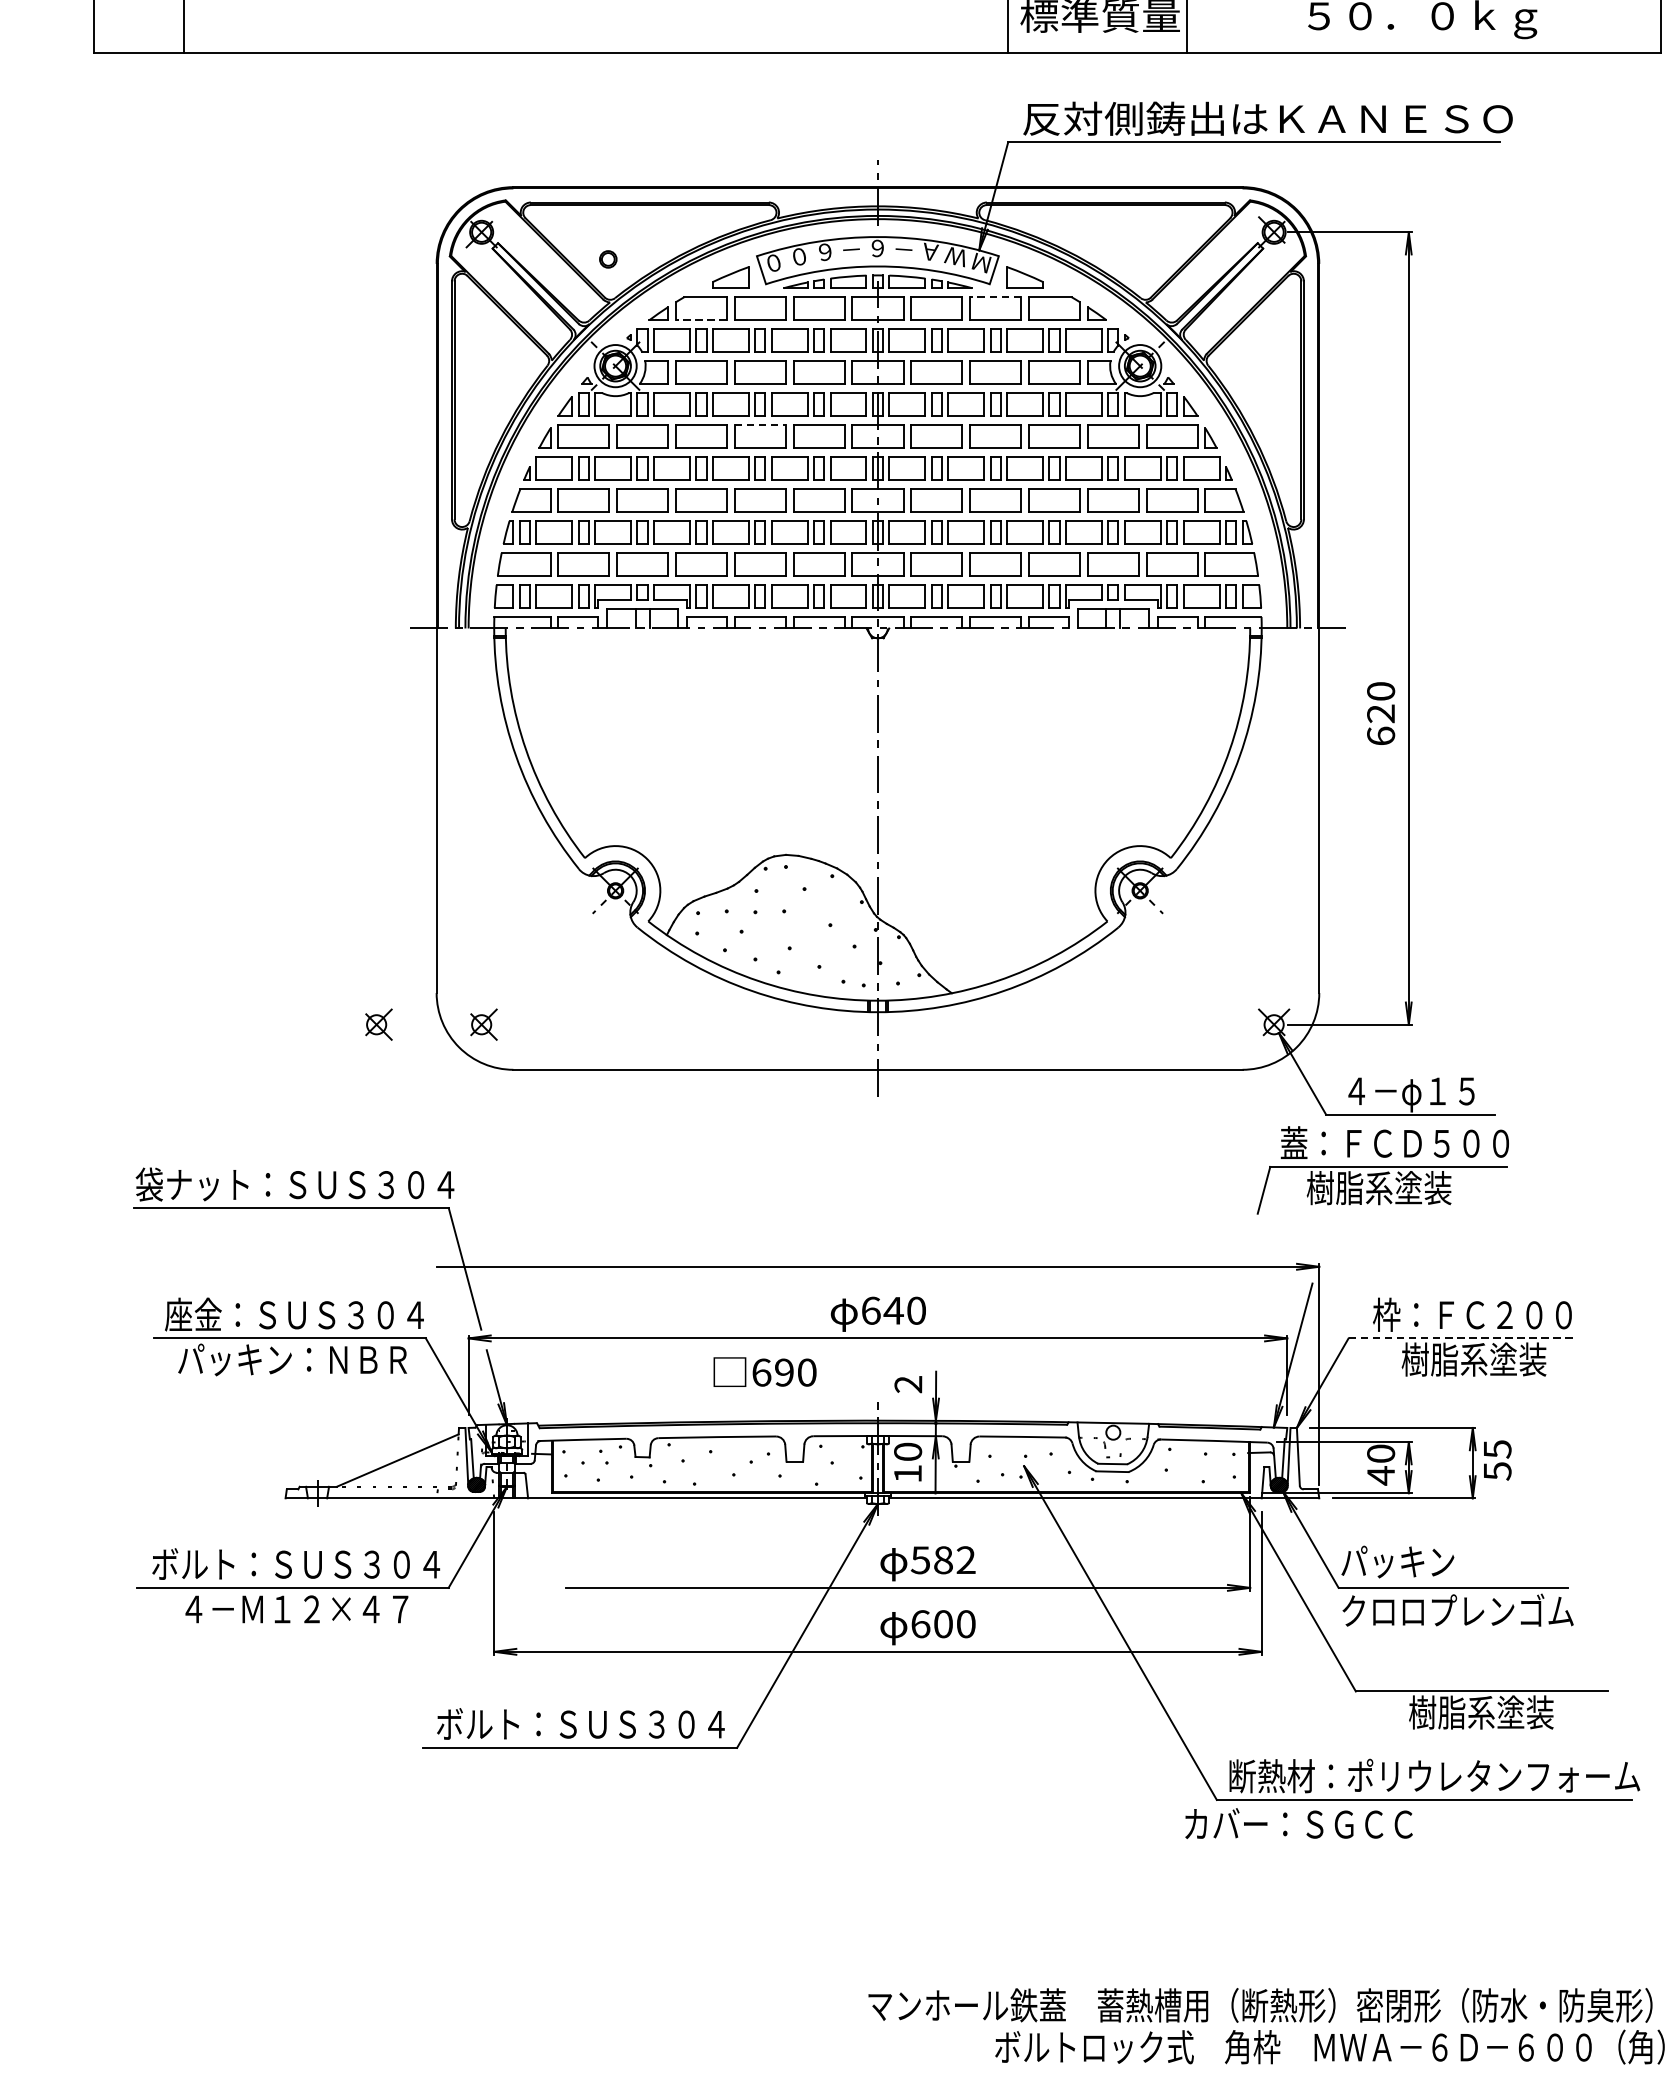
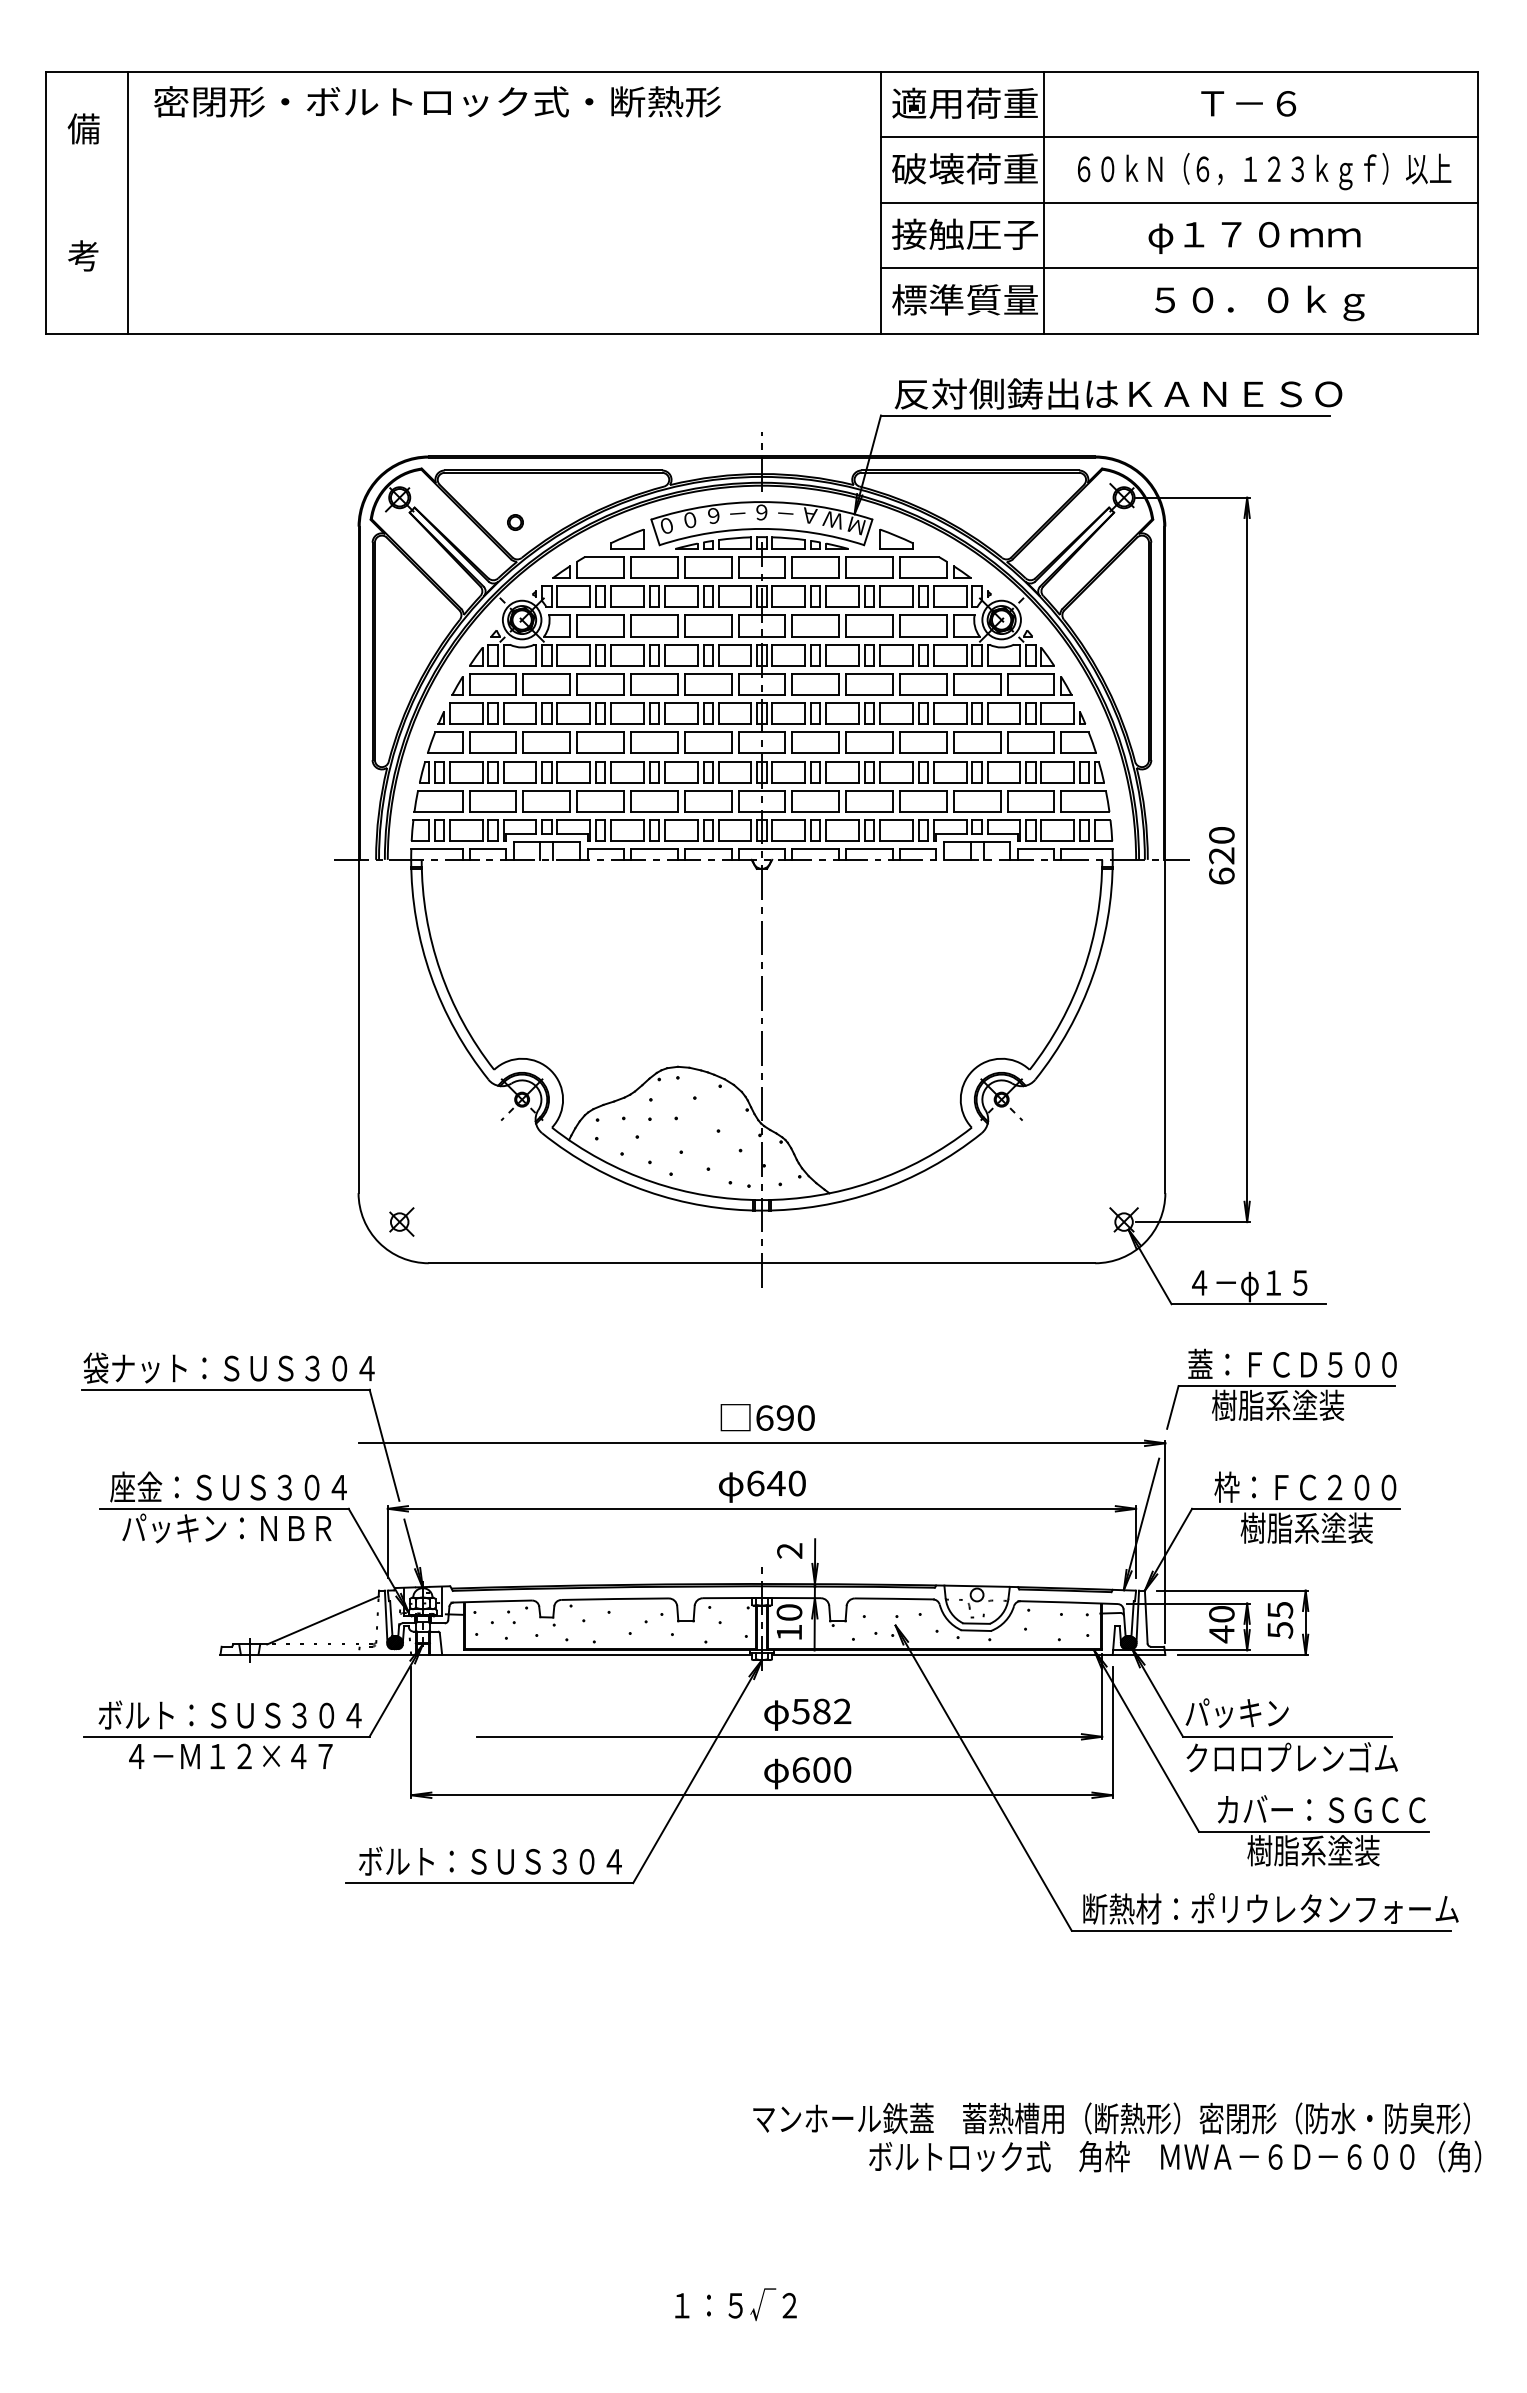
line: (995, 297) -> (869, 557), dashed -> solid
line: (701, 320) -> (600, 578), dashed -> solid
line: (760, 424) -> (654, 673), dashed -> solid
text: (1380, 713) -> (1221, 855), moved
part: (378, 1024) -> (305, 1221), removed
part: (1382, 1169) -> (1281, 1388), moved
line: (1461, 1338) -> (1295, 1508), dashed -> solid
text: (764, 1372) -> (767, 1417), moved
text: (1497, 1460) -> (1280, 1620), moved
text: (1298, 1823) -> (1321, 1809), moved

